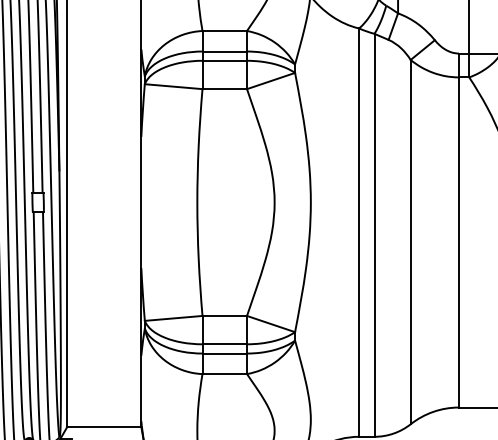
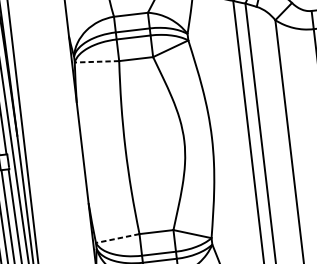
line: (173, 86) -> (96, 61), solid -> dashed
line: (173, 318) -> (117, 238), solid -> dashed

